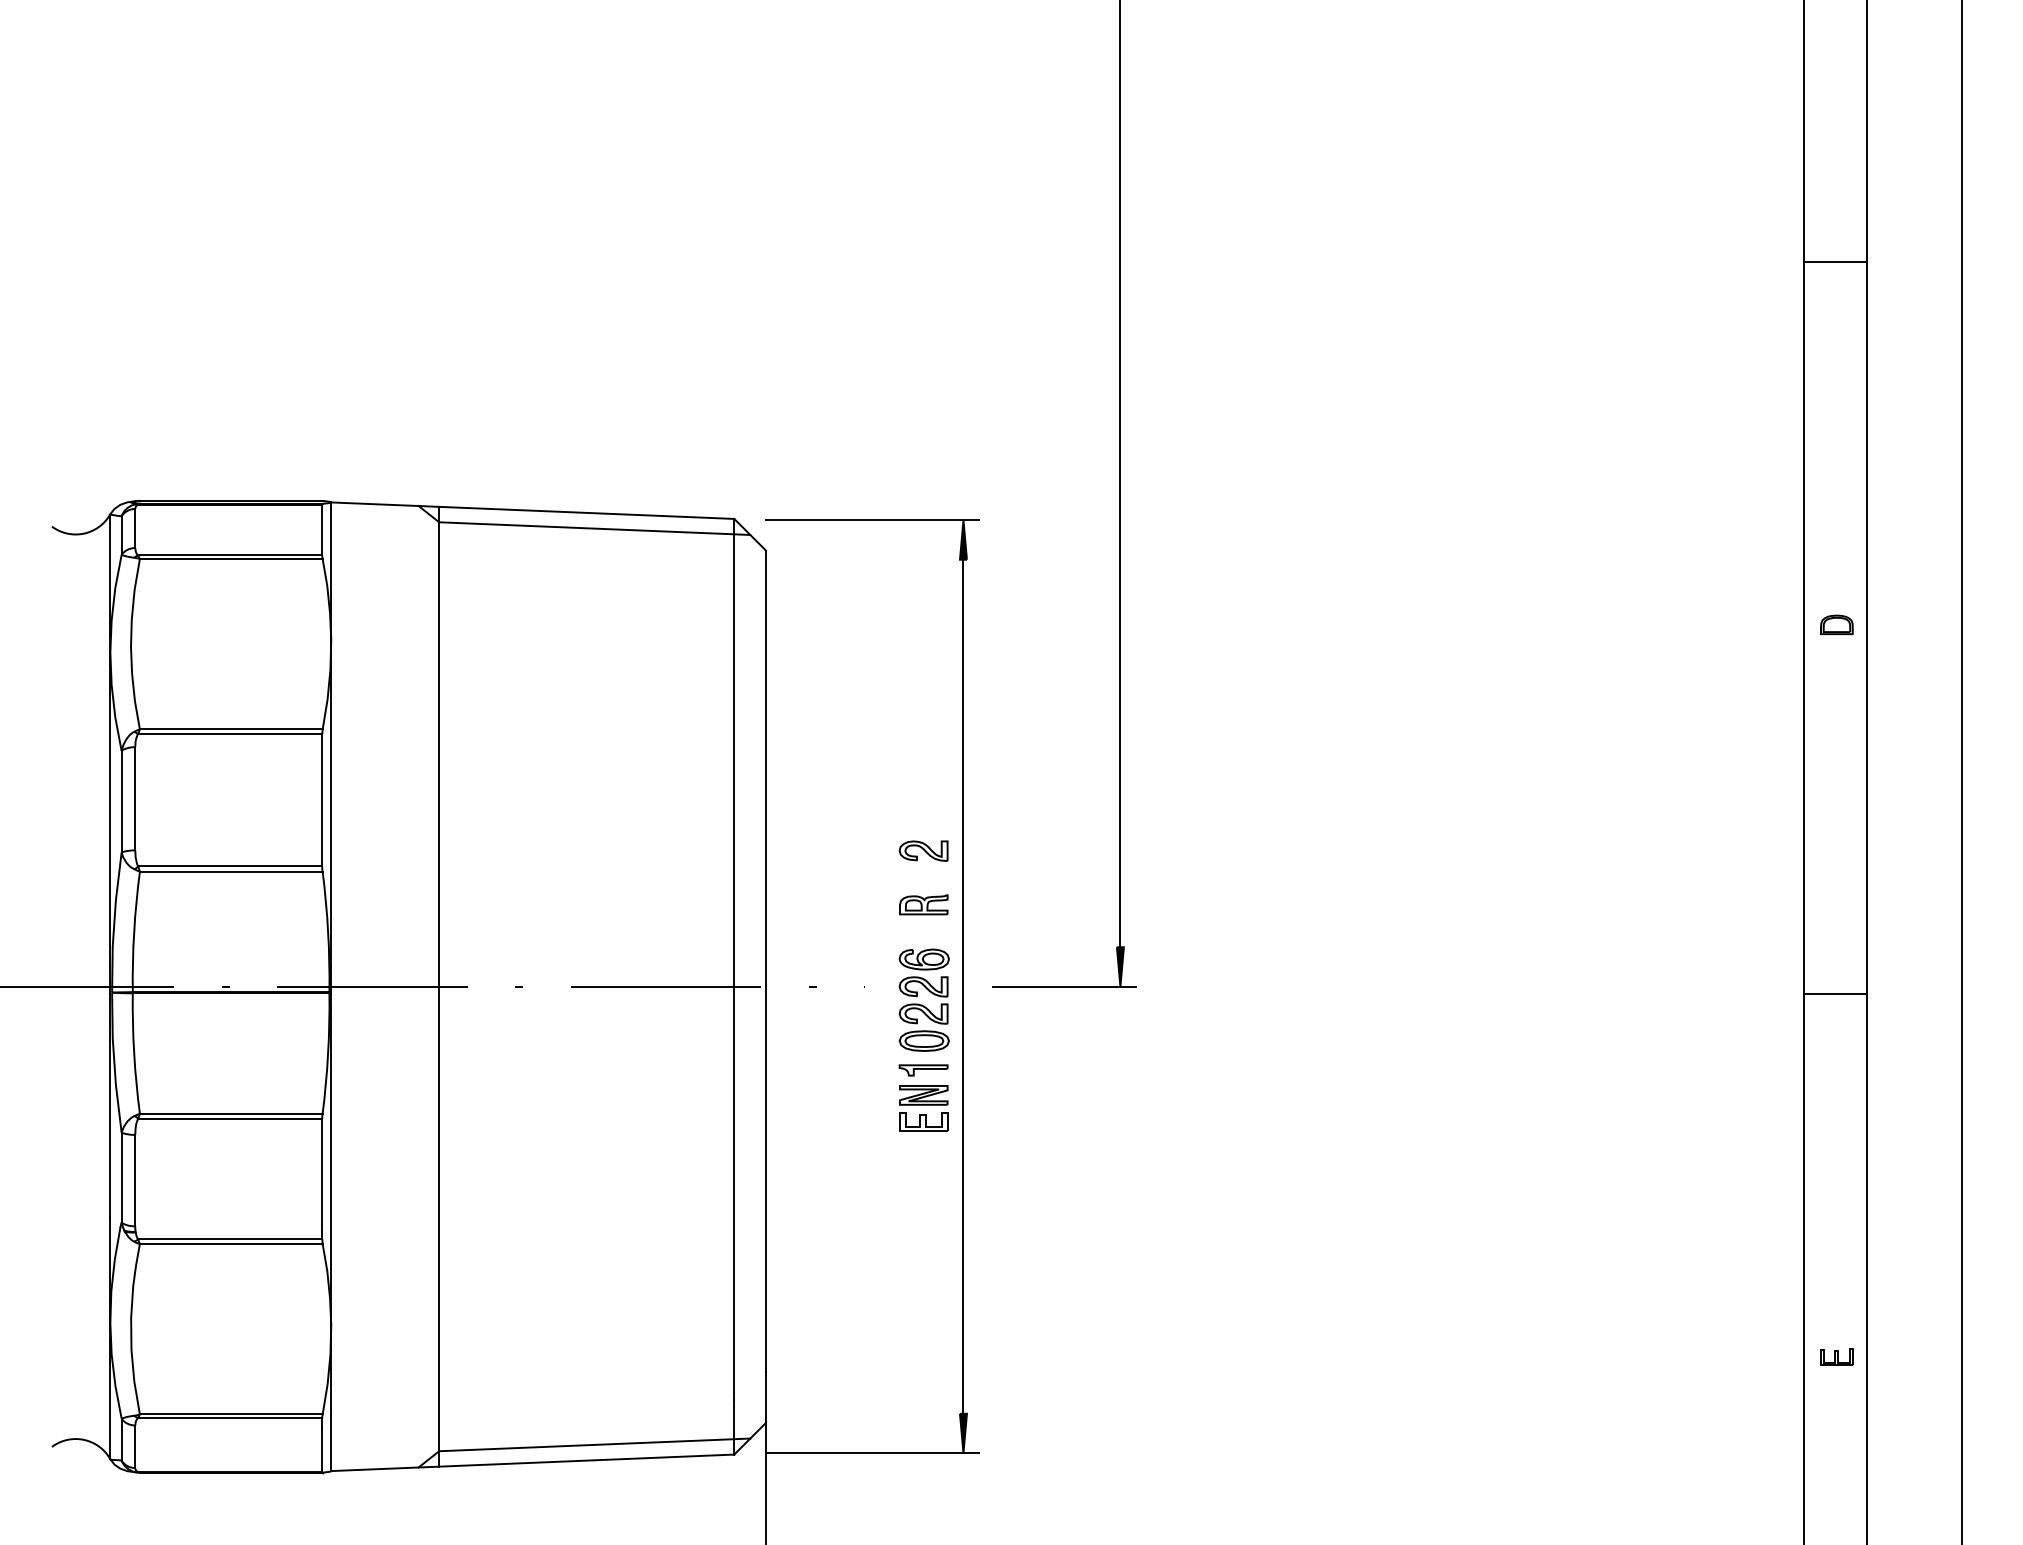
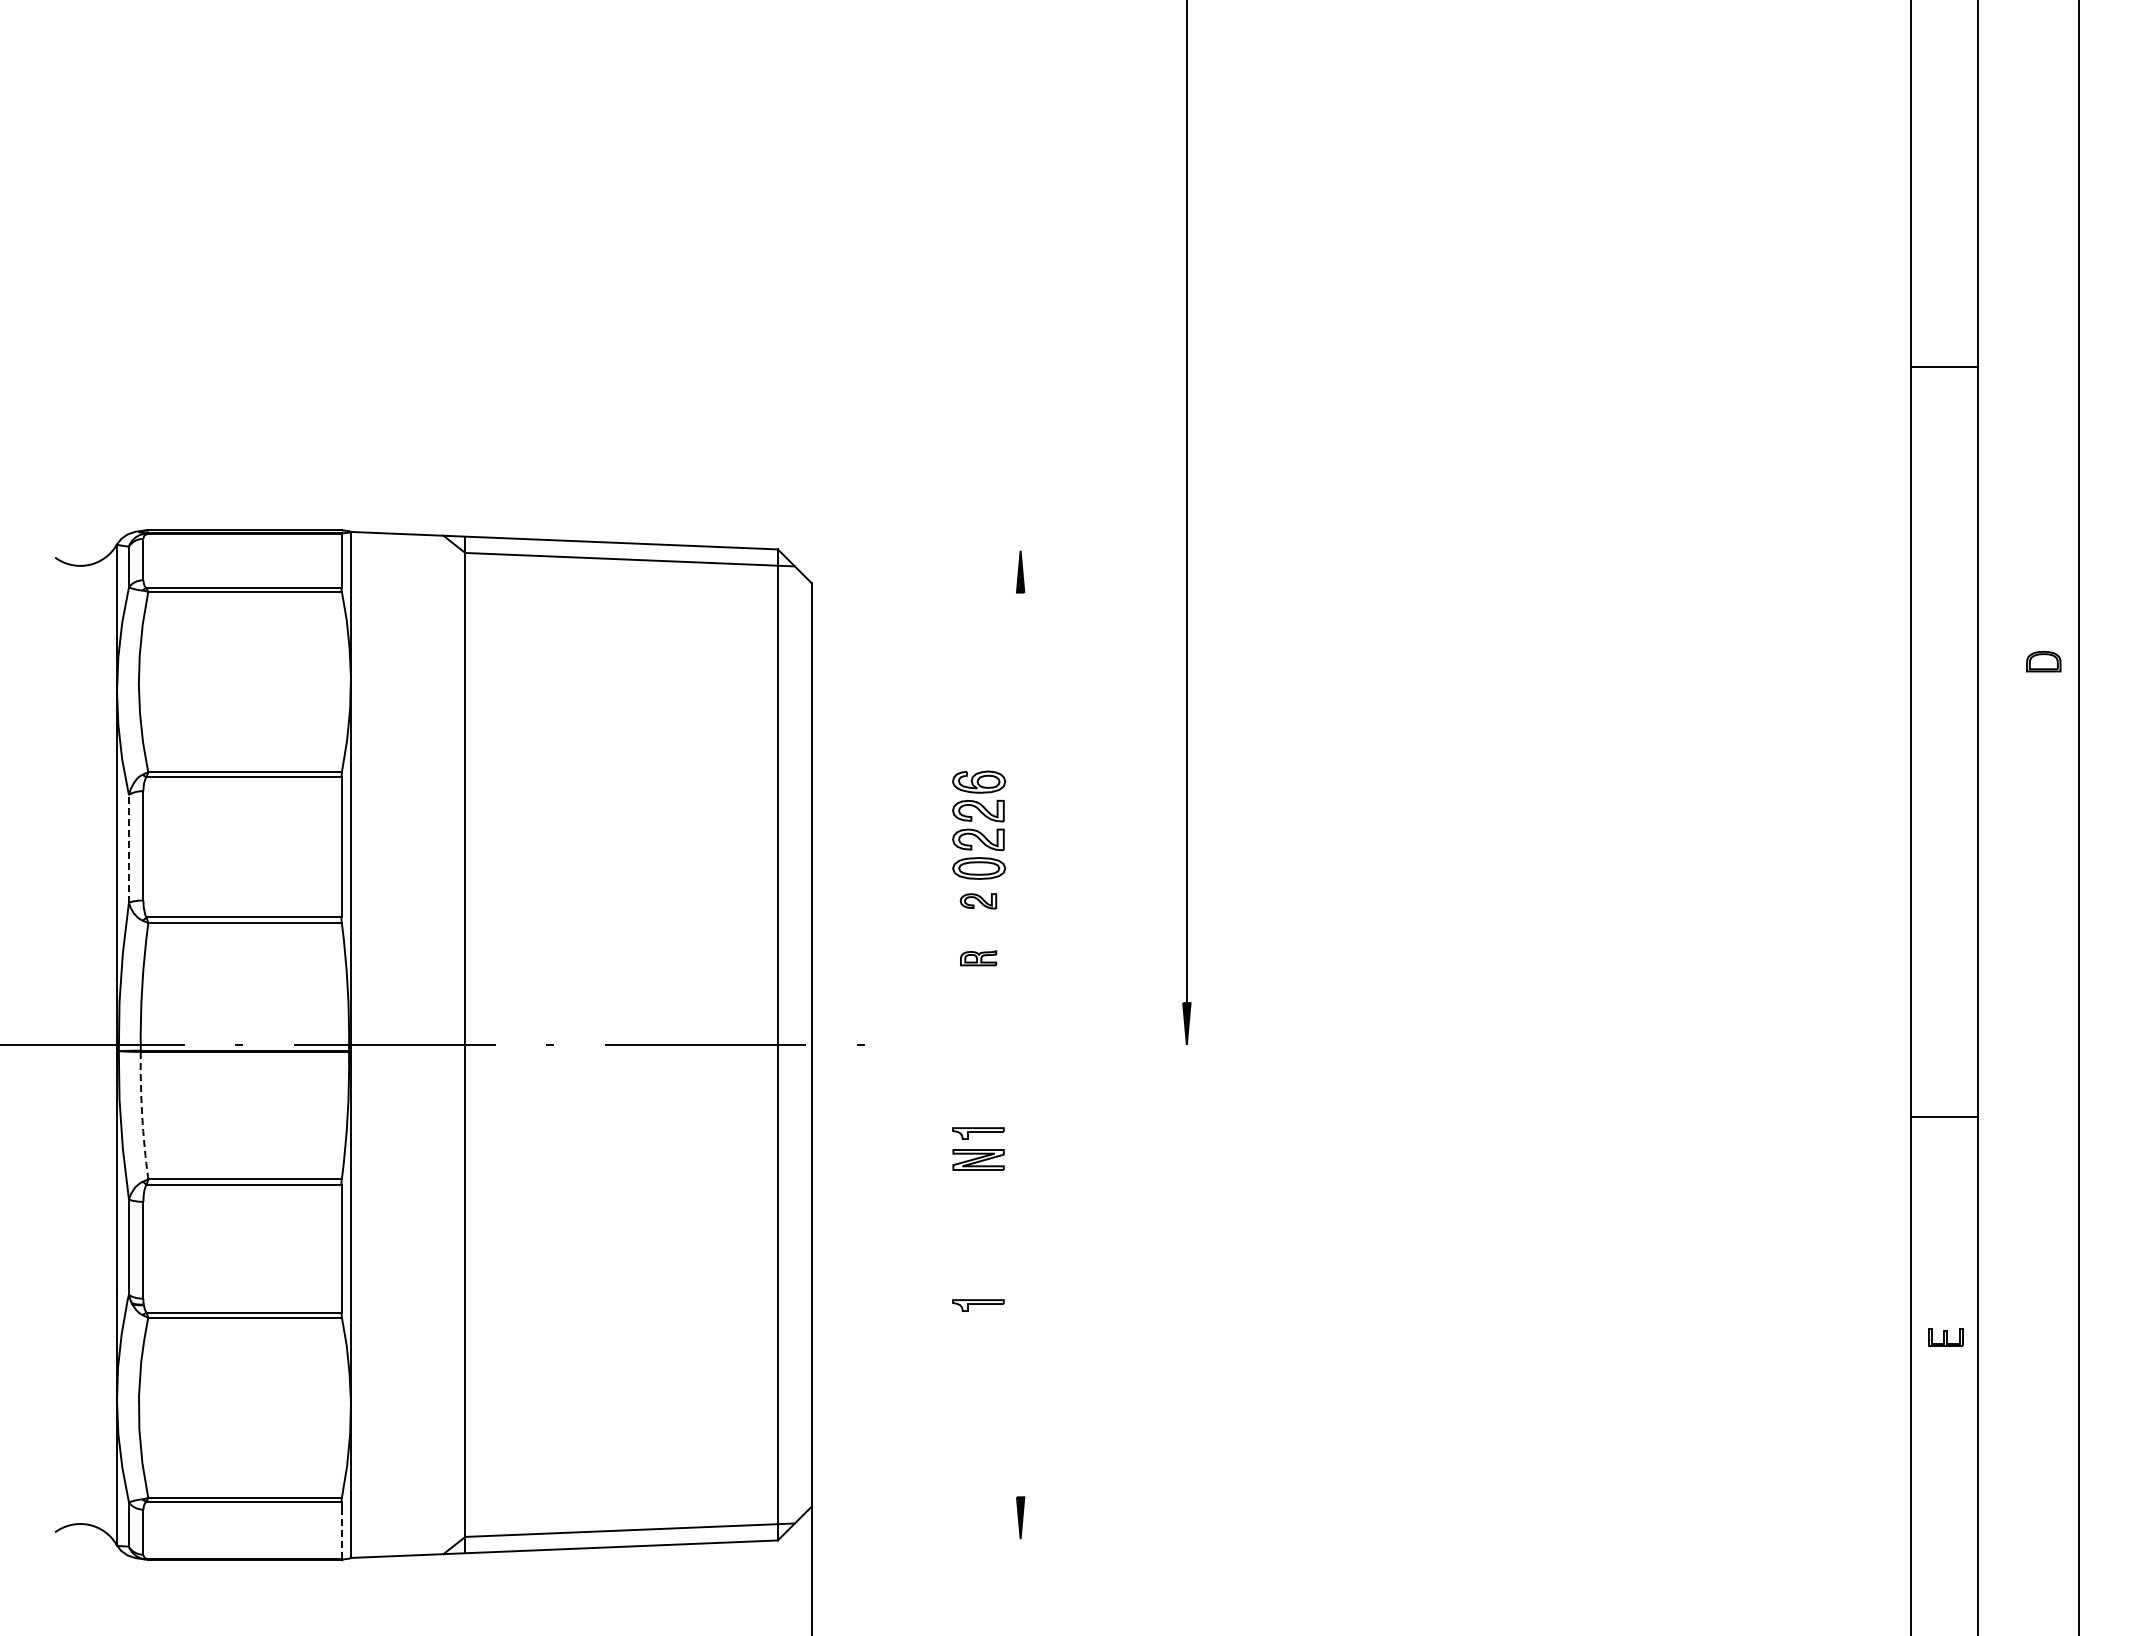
line: (1834, 261) -> (1943, 366), moved
line: (872, 519) -> (924, 550), removed
part: (1836, 624) -> (2043, 661), moved
line: (121, 801) -> (128, 848), solid -> dashed
part: (923, 851) -> (978, 901), size x0.7
part: (923, 905) -> (978, 958), size x0.7
line: (963, 986) -> (1020, 1044), removed
line: (1064, 986) -> (1127, 1044), removed
line: (1834, 993) -> (1943, 1116), moved
part: (923, 1005) -> (978, 830), moved
arc: (134, 1053) -> (142, 1115), solid -> dashed
part: (923, 1122) -> (978, 1188), removed
part: (923, 1232) -> (978, 1305), added
part: (1836, 1357) -> (1945, 1337), moved
line: (322, 1449) -> (341, 1535), solid -> dashed
line: (872, 1453) -> (924, 1539), removed

